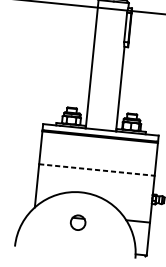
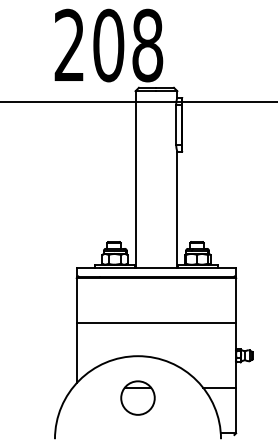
line: (96, 170) -> (156, 323), dashed -> solid
part: (77, 222) -> (137, 397), size x1.67

